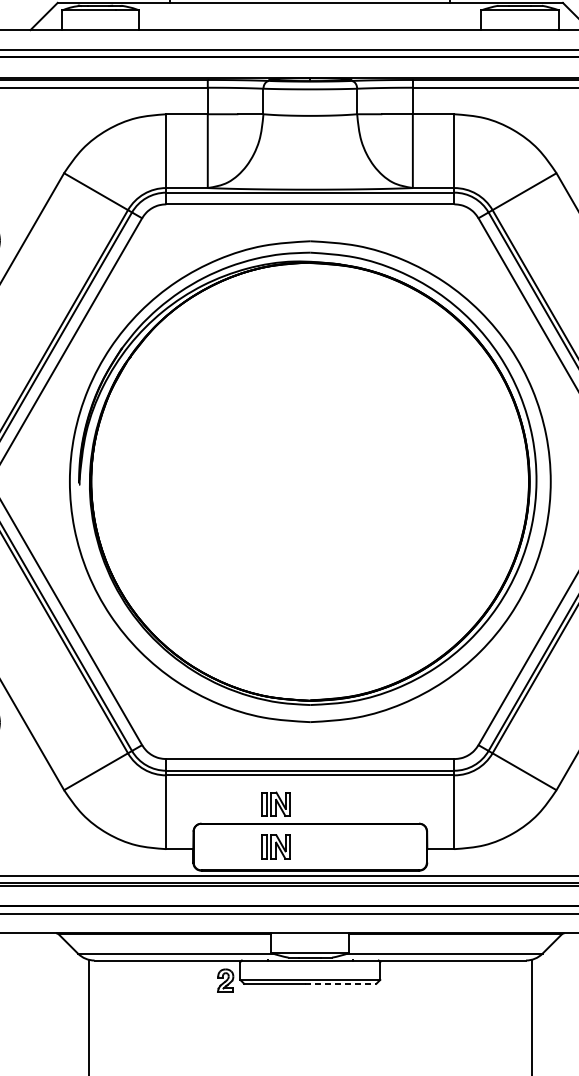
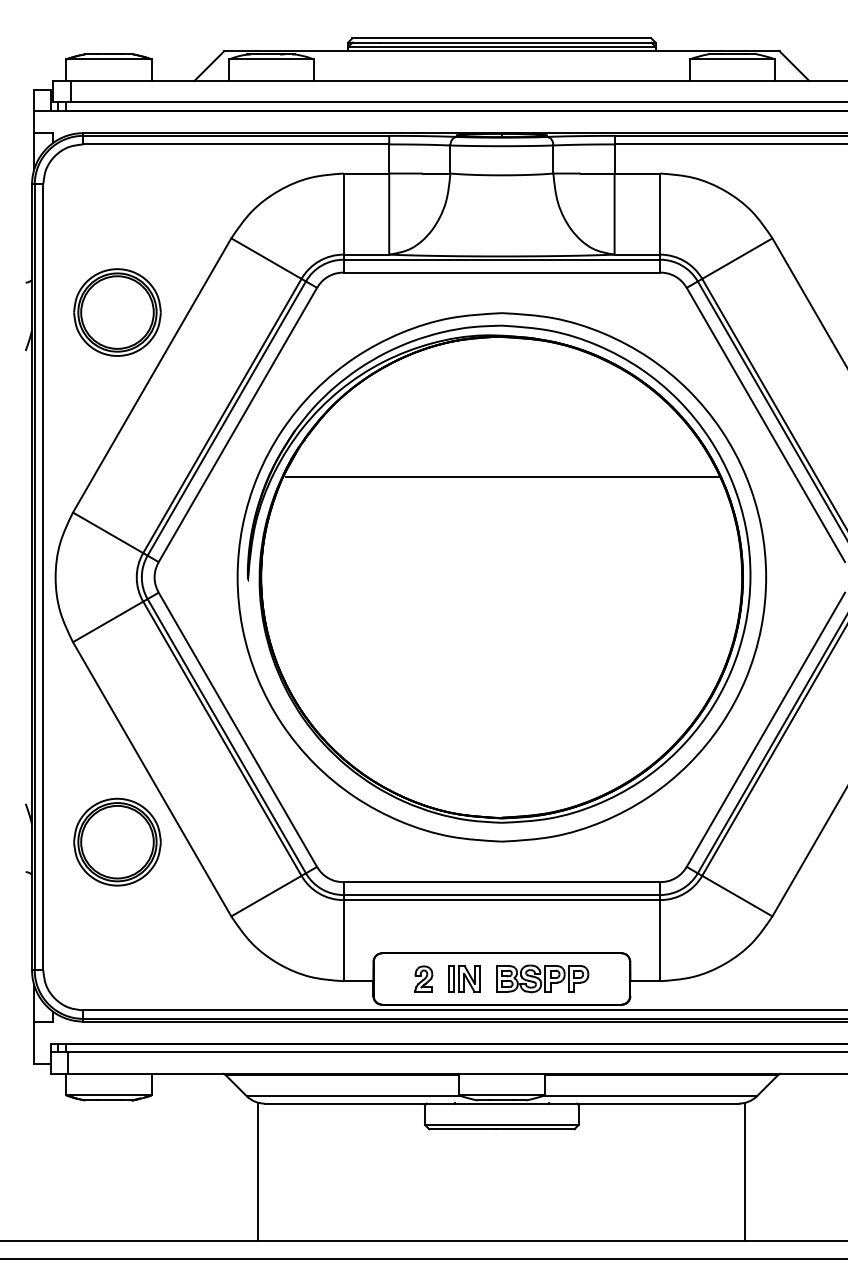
line: (310, 390) -> (502, 477), added
part: (276, 803) -> (464, 931), removed
part: (347, 846) -> (542, 978), added
part: (225, 980) -> (423, 978), moved
line: (340, 984) -> (535, 1129), dashed -> solid

